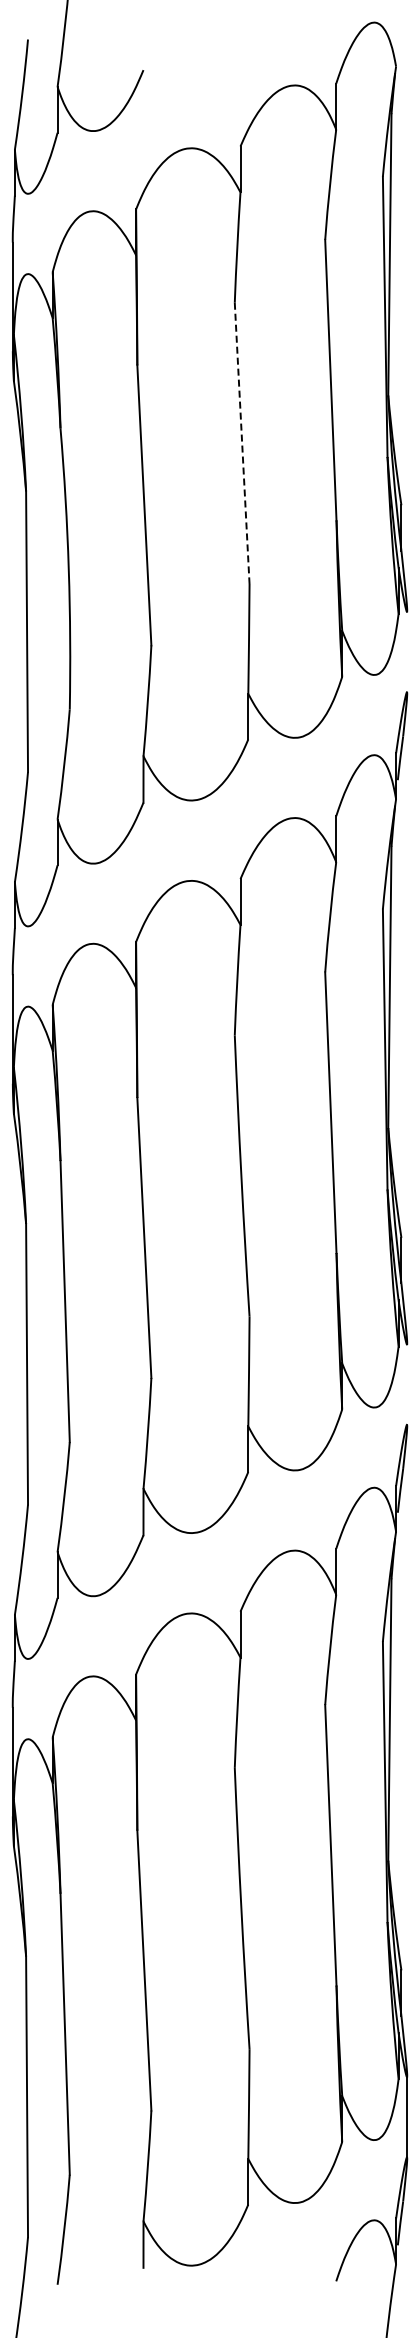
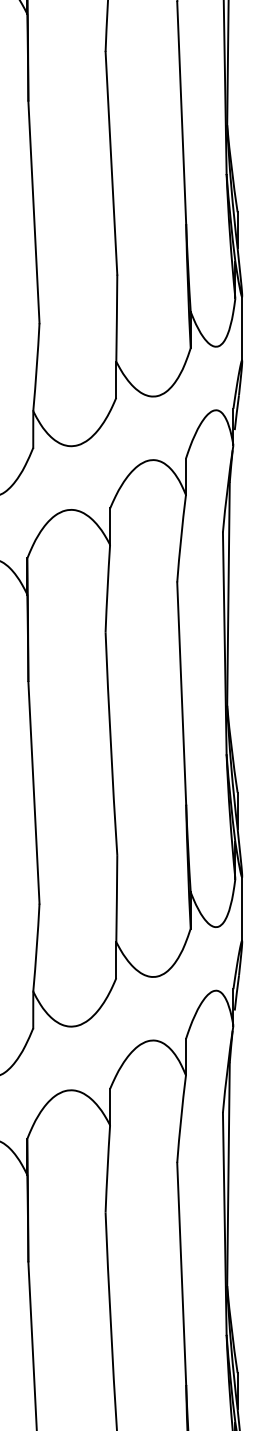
line: (242, 443) -> (111, 163), dashed -> solid
line: (407, 652) -> (242, 328), added
line: (407, 1384) -> (242, 908), added

